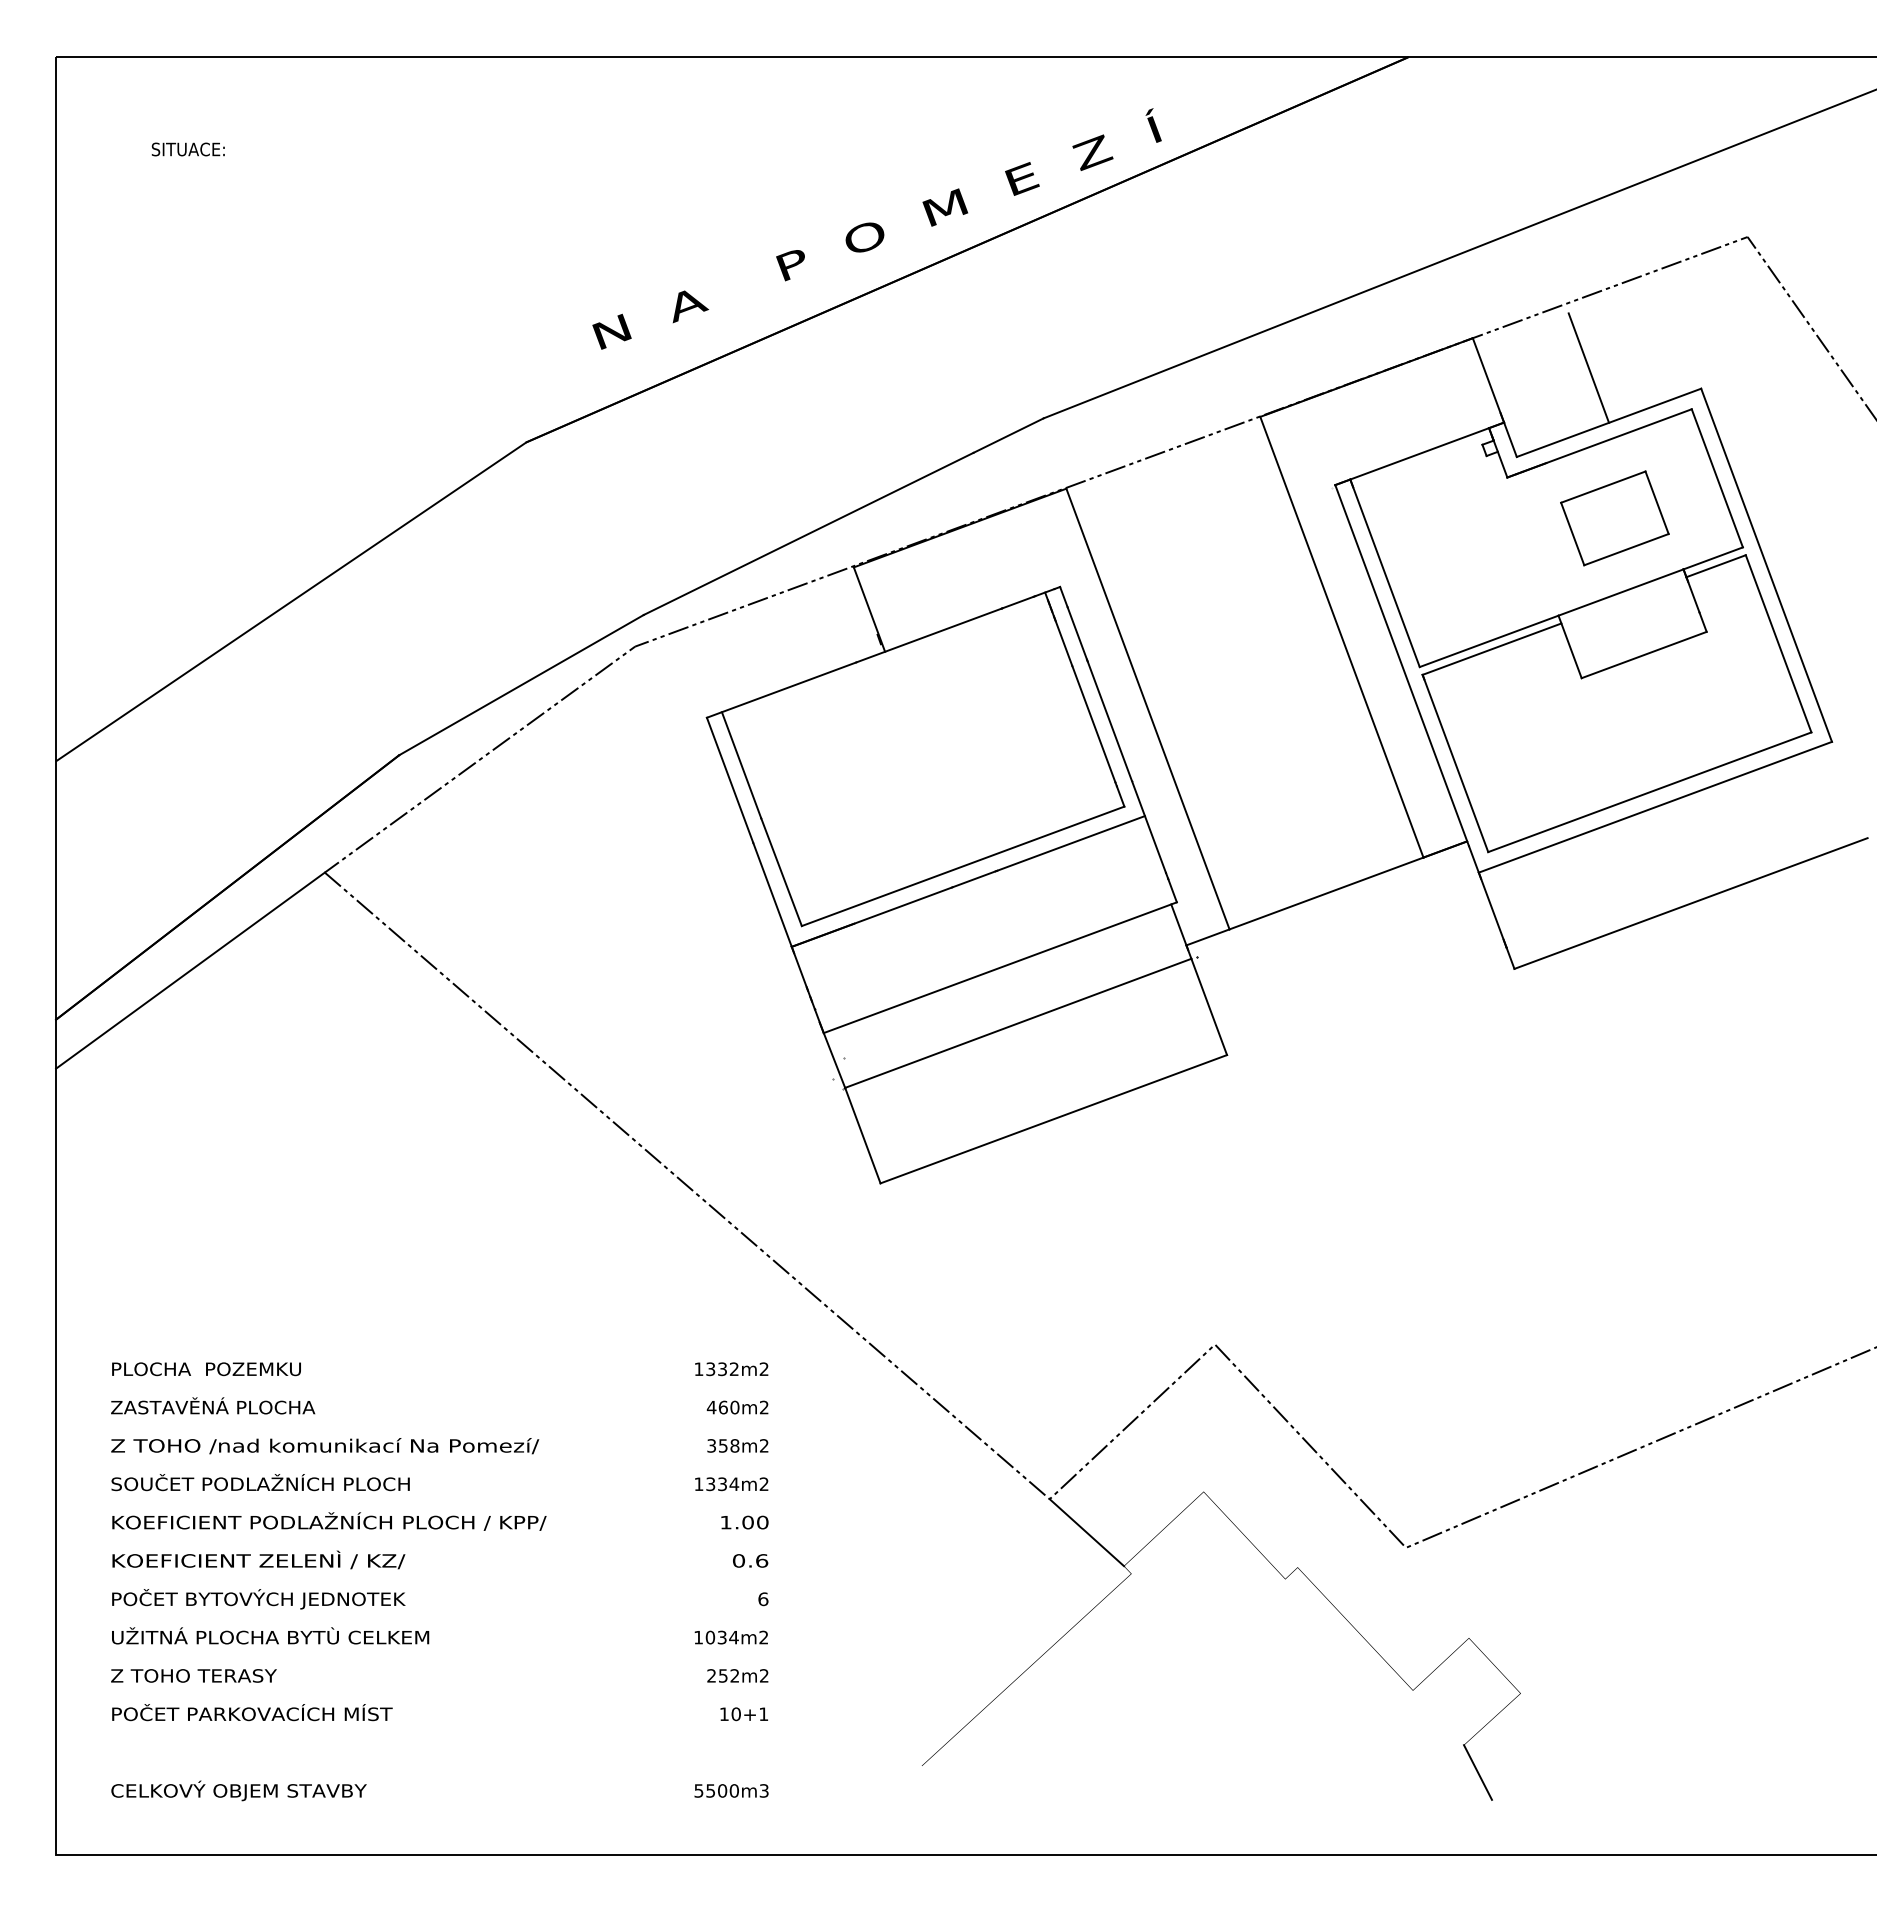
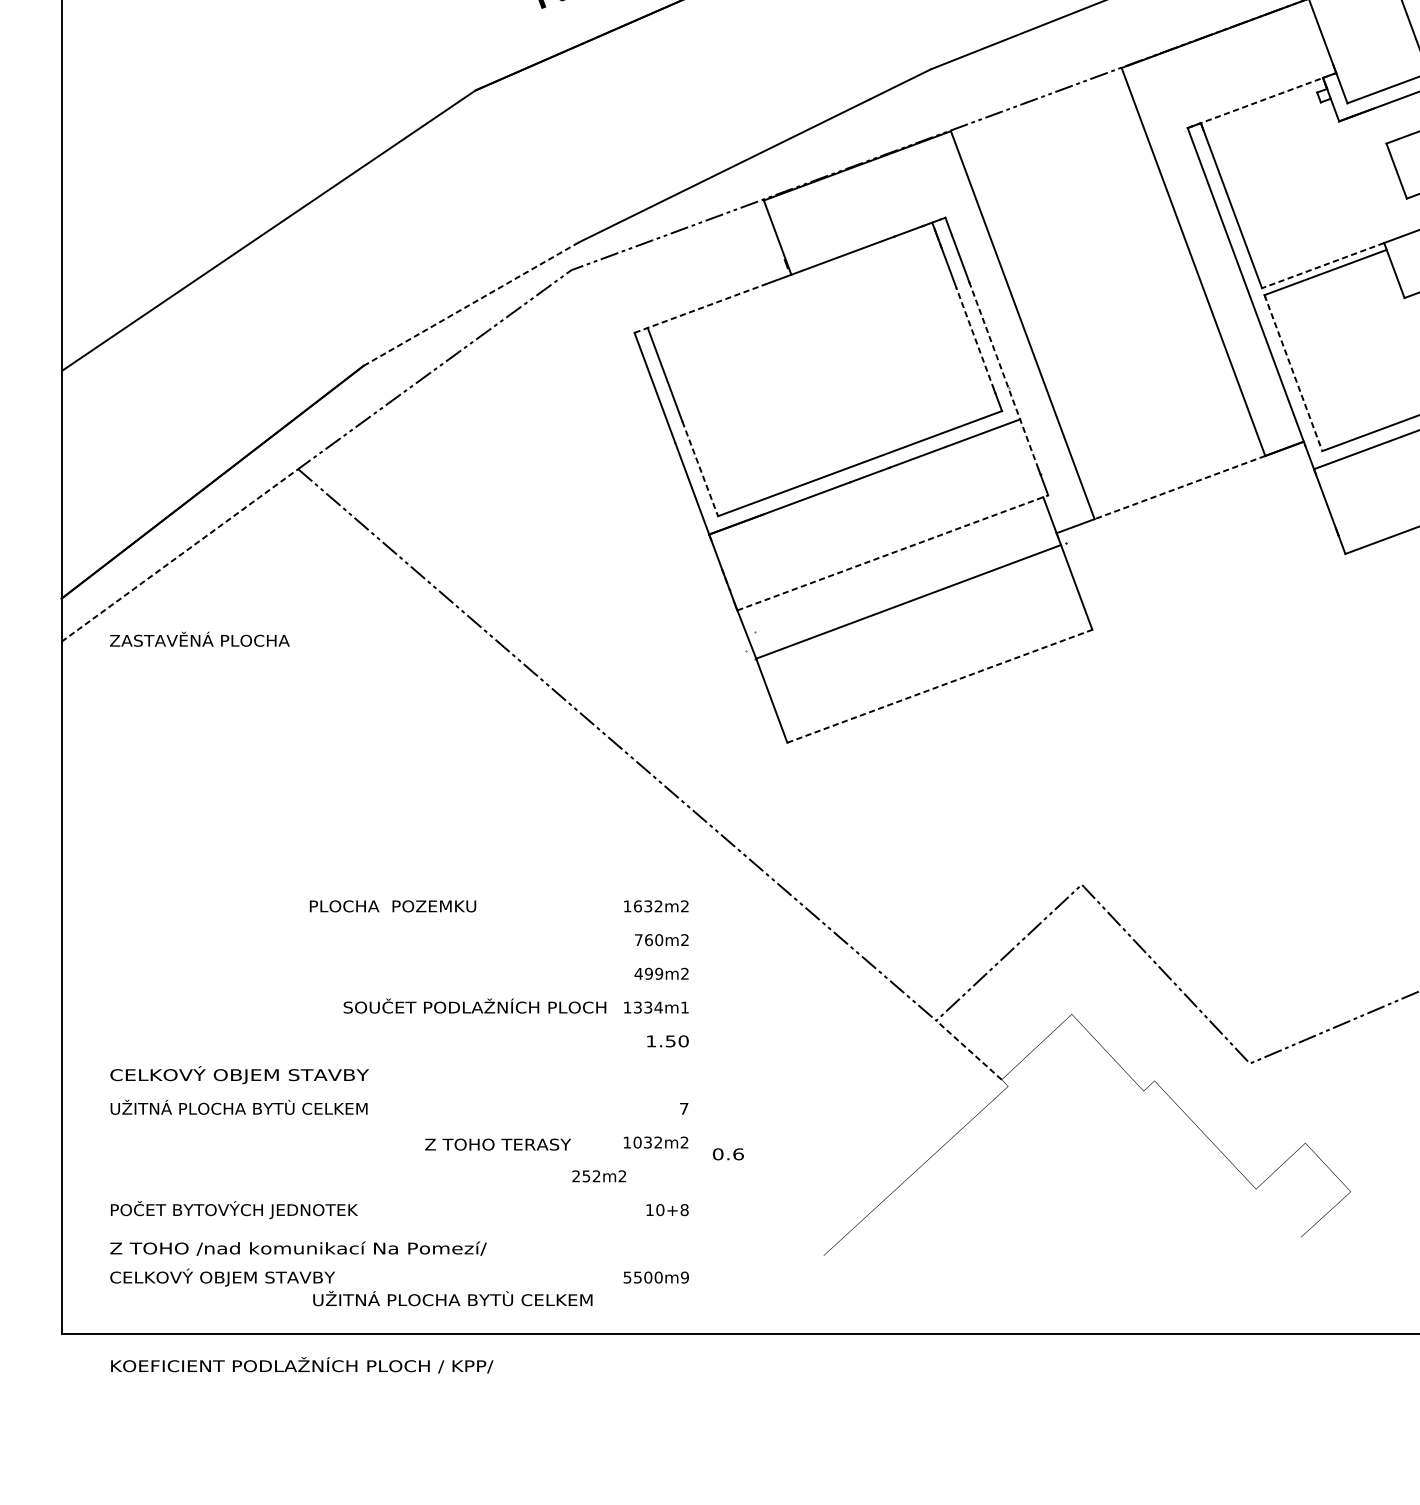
line: (1419, 453) -> (1261, 100), solid -> dashed
line: (1489, 641) -> (1323, 265), solid -> dashed
line: (521, 684) -> (471, 303), solid -> dashed
line: (781, 690) -> (700, 308), solid -> dashed
line: (1093, 723) -> (974, 337), solid -> dashed
line: (1455, 763) -> (1293, 373), solid -> dashed
line: (1126, 766) -> (1003, 375), solid -> dashed
line: (781, 872) -> (700, 469), solid -> dashed
line: (1326, 893) -> (1179, 487), solid -> dashed
line: (1000, 967) -> (892, 552), solid -> dashed
line: (190, 970) -> (179, 555), solid -> dashed
line: (1053, 1119) -> (939, 686), solid -> dashed
text: (206, 1369) -> (392, 906), moved
text: (710, 1369) -> (637, 906), 1332m2 -> 1632m2
text: (213, 1405) -> (200, 638), moved
text: (711, 1407) -> (638, 940), 460m2 -> 760m2
text: (722, 1445) -> (648, 973), 358m2 -> 499m2
text: (325, 1446) -> (298, 1249), moved
text: (260, 1482) -> (474, 1006), moved
text: (763, 1483) -> (684, 1006), 1334m2 -> 1334m1
text: (329, 1521) -> (302, 1365), moved
text: (747, 1522) -> (670, 1041), 1.00 -> 1.50
line: (1086, 1532) -> (968, 1050), solid -> dashed
text: (257, 1560) -> (238, 1074), KOEFICIENT ZELENÌ / KZ/ -> CELKOVÝ OBJEM STAVBY
text: (750, 1560) -> (728, 1153), moved
text: (258, 1599) -> (239, 1109), POČET BYTOVÝCH JEDNOTEK -> UŽITNÁ PLOCHA BYTÙ CELKEM
text: (763, 1599) -> (684, 1109), 6 -> 7
text: (270, 1635) -> (452, 1298), moved
text: (733, 1637) -> (657, 1142), 1034m2 -> 1032m2
text: (193, 1675) -> (497, 1144), moved
text: (737, 1675) -> (598, 1175), moved
text: (252, 1714) -> (234, 1210), POČET PARKOVACÍCH MÍST -> POČET BYTOVÝCH JEDNOTEK
text: (763, 1714) -> (684, 1210), 10+1 -> 10+8
line: (1478, 1772) -> (1313, 1261), removed
text: (763, 1790) -> (684, 1277), 5500m3 -> 5500m9

